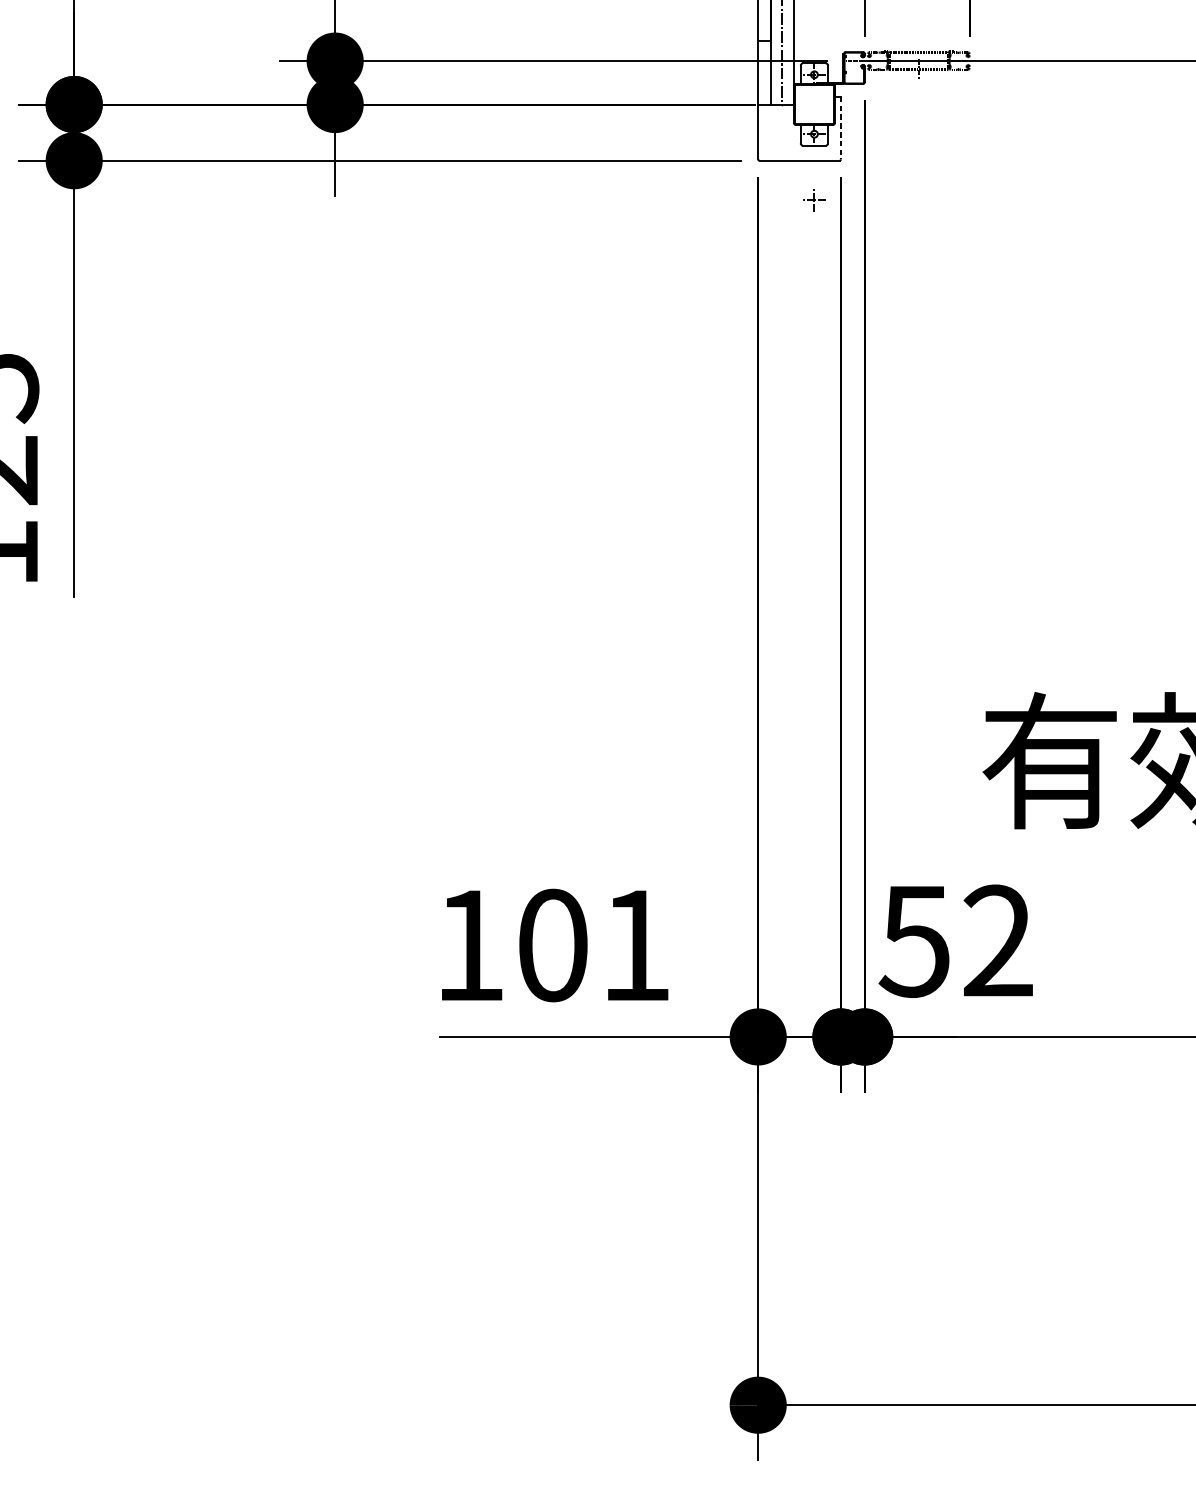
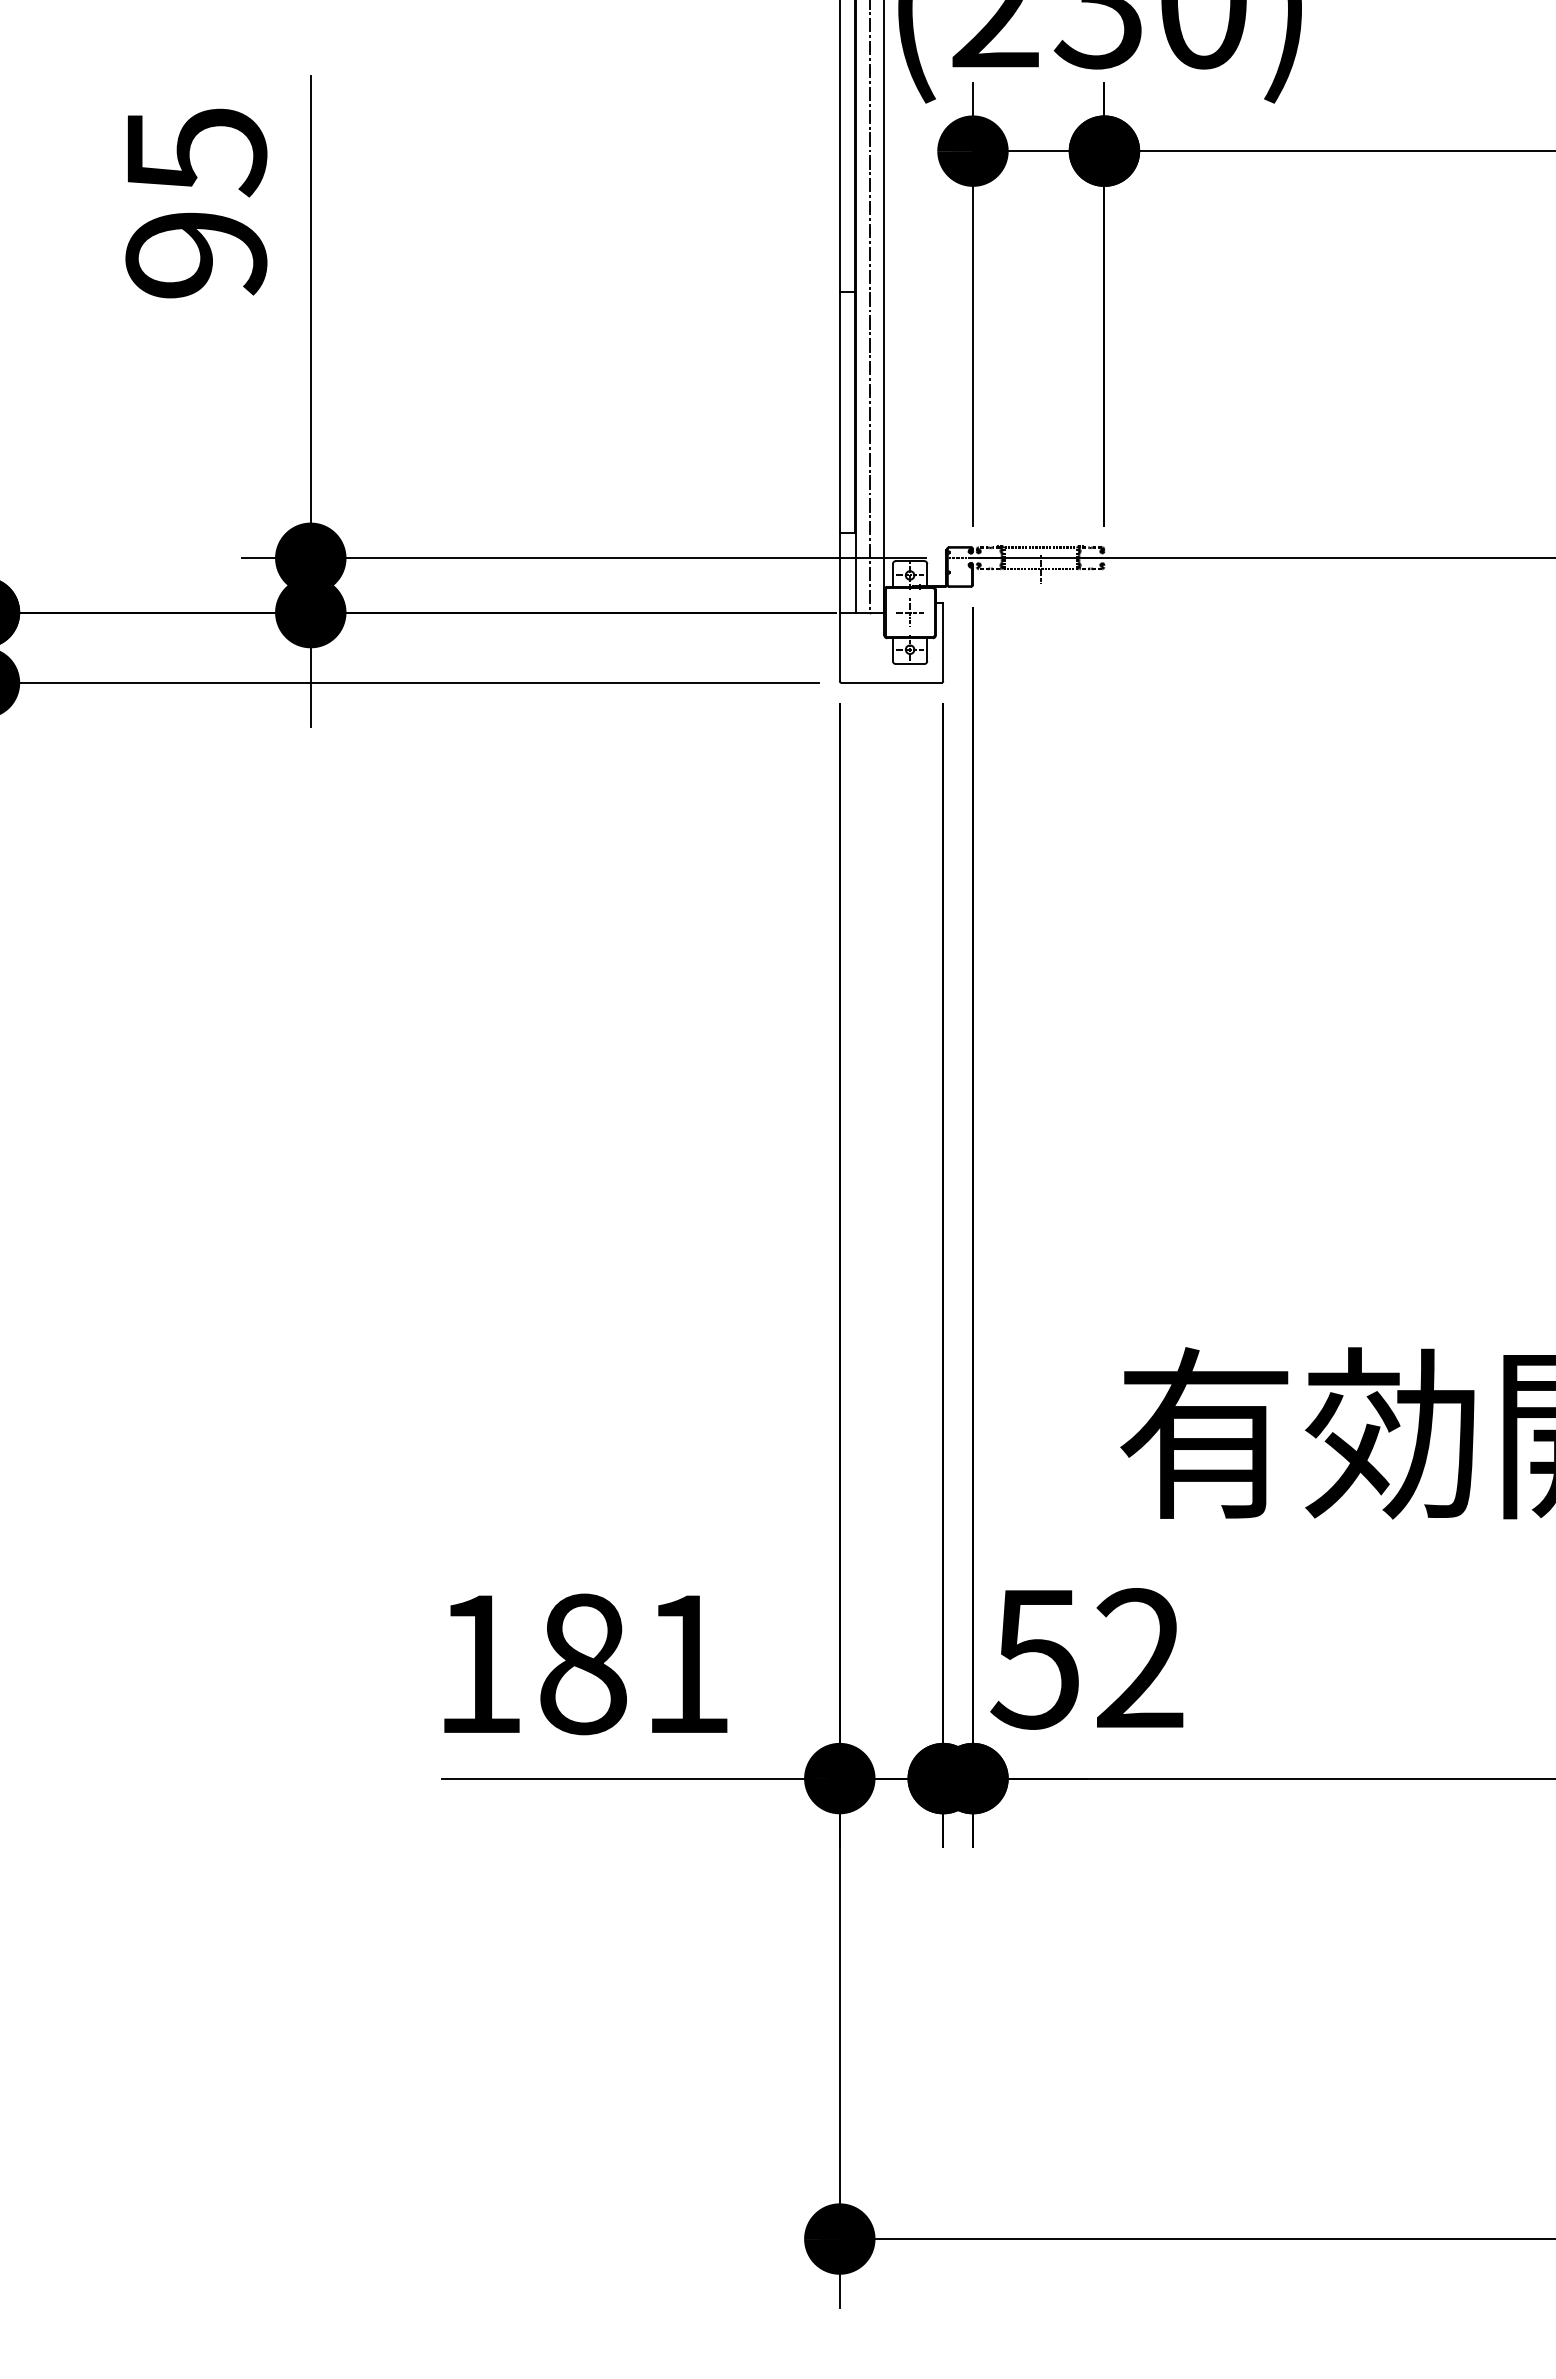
line: (841, 128) -> (943, 642), dashed -> solid
part: (813, 200) -> (909, 612), moved
text: (553, 945) -> (583, 1664), 101 -> 181

